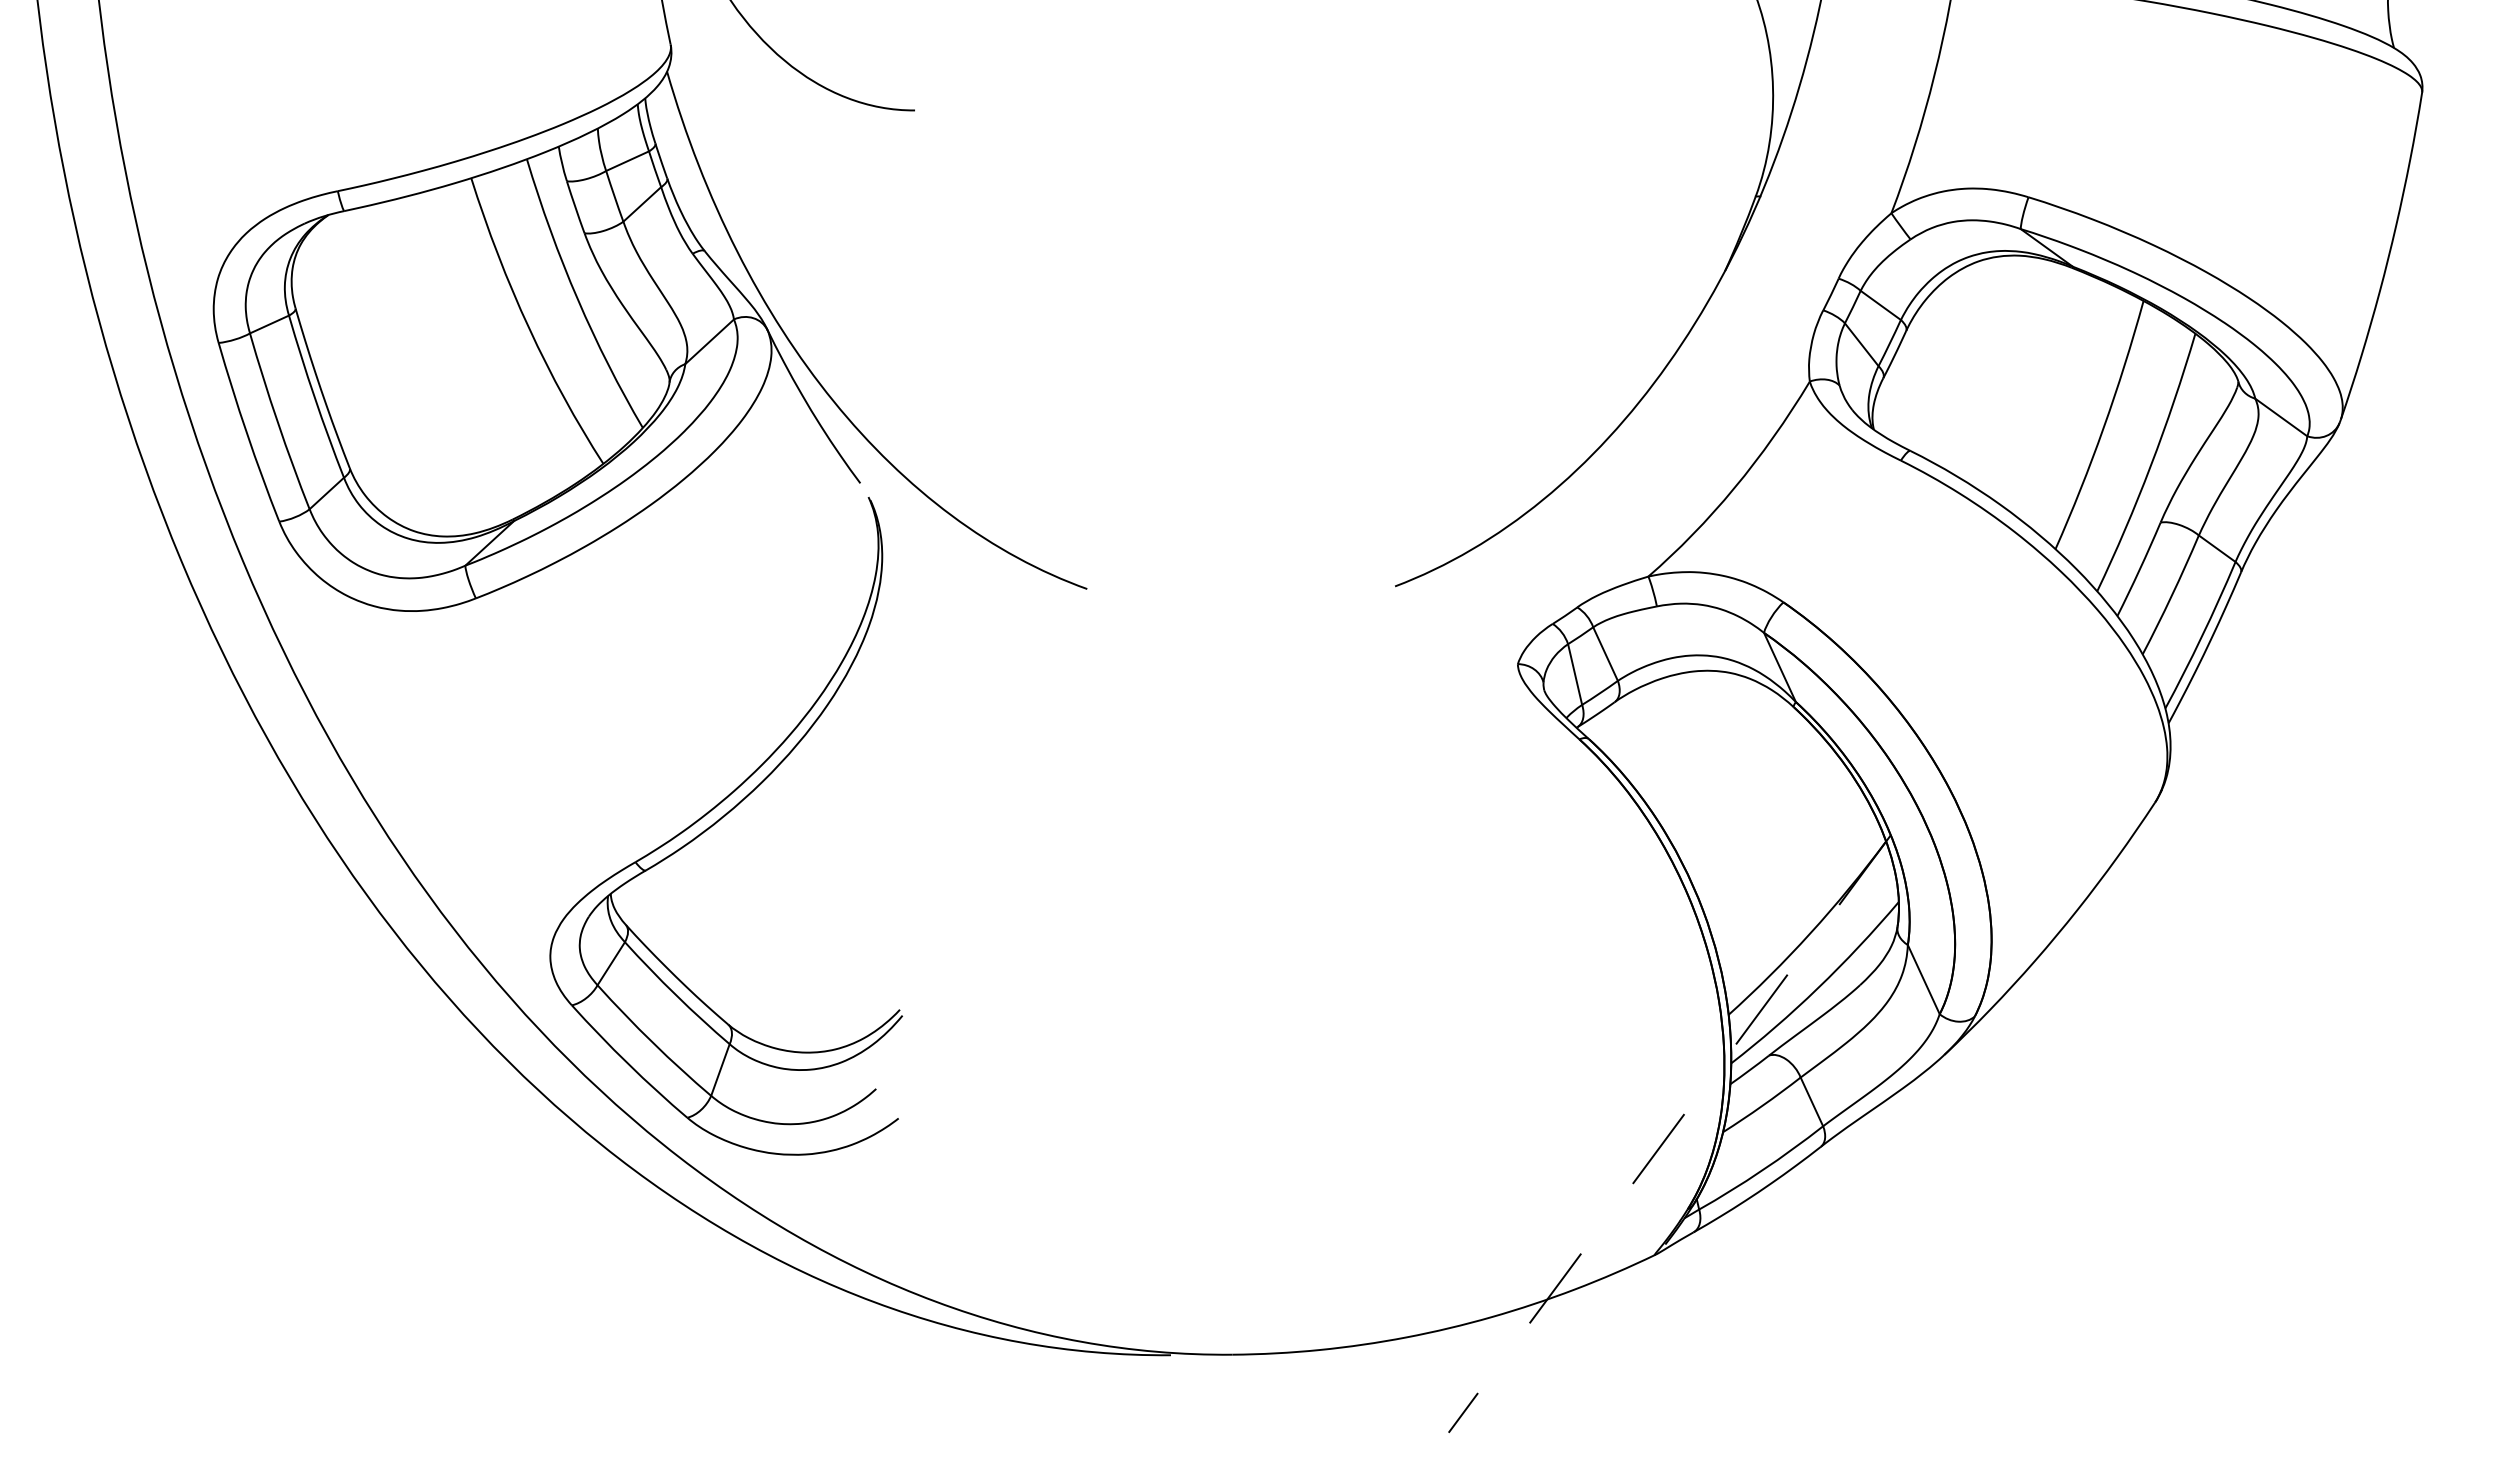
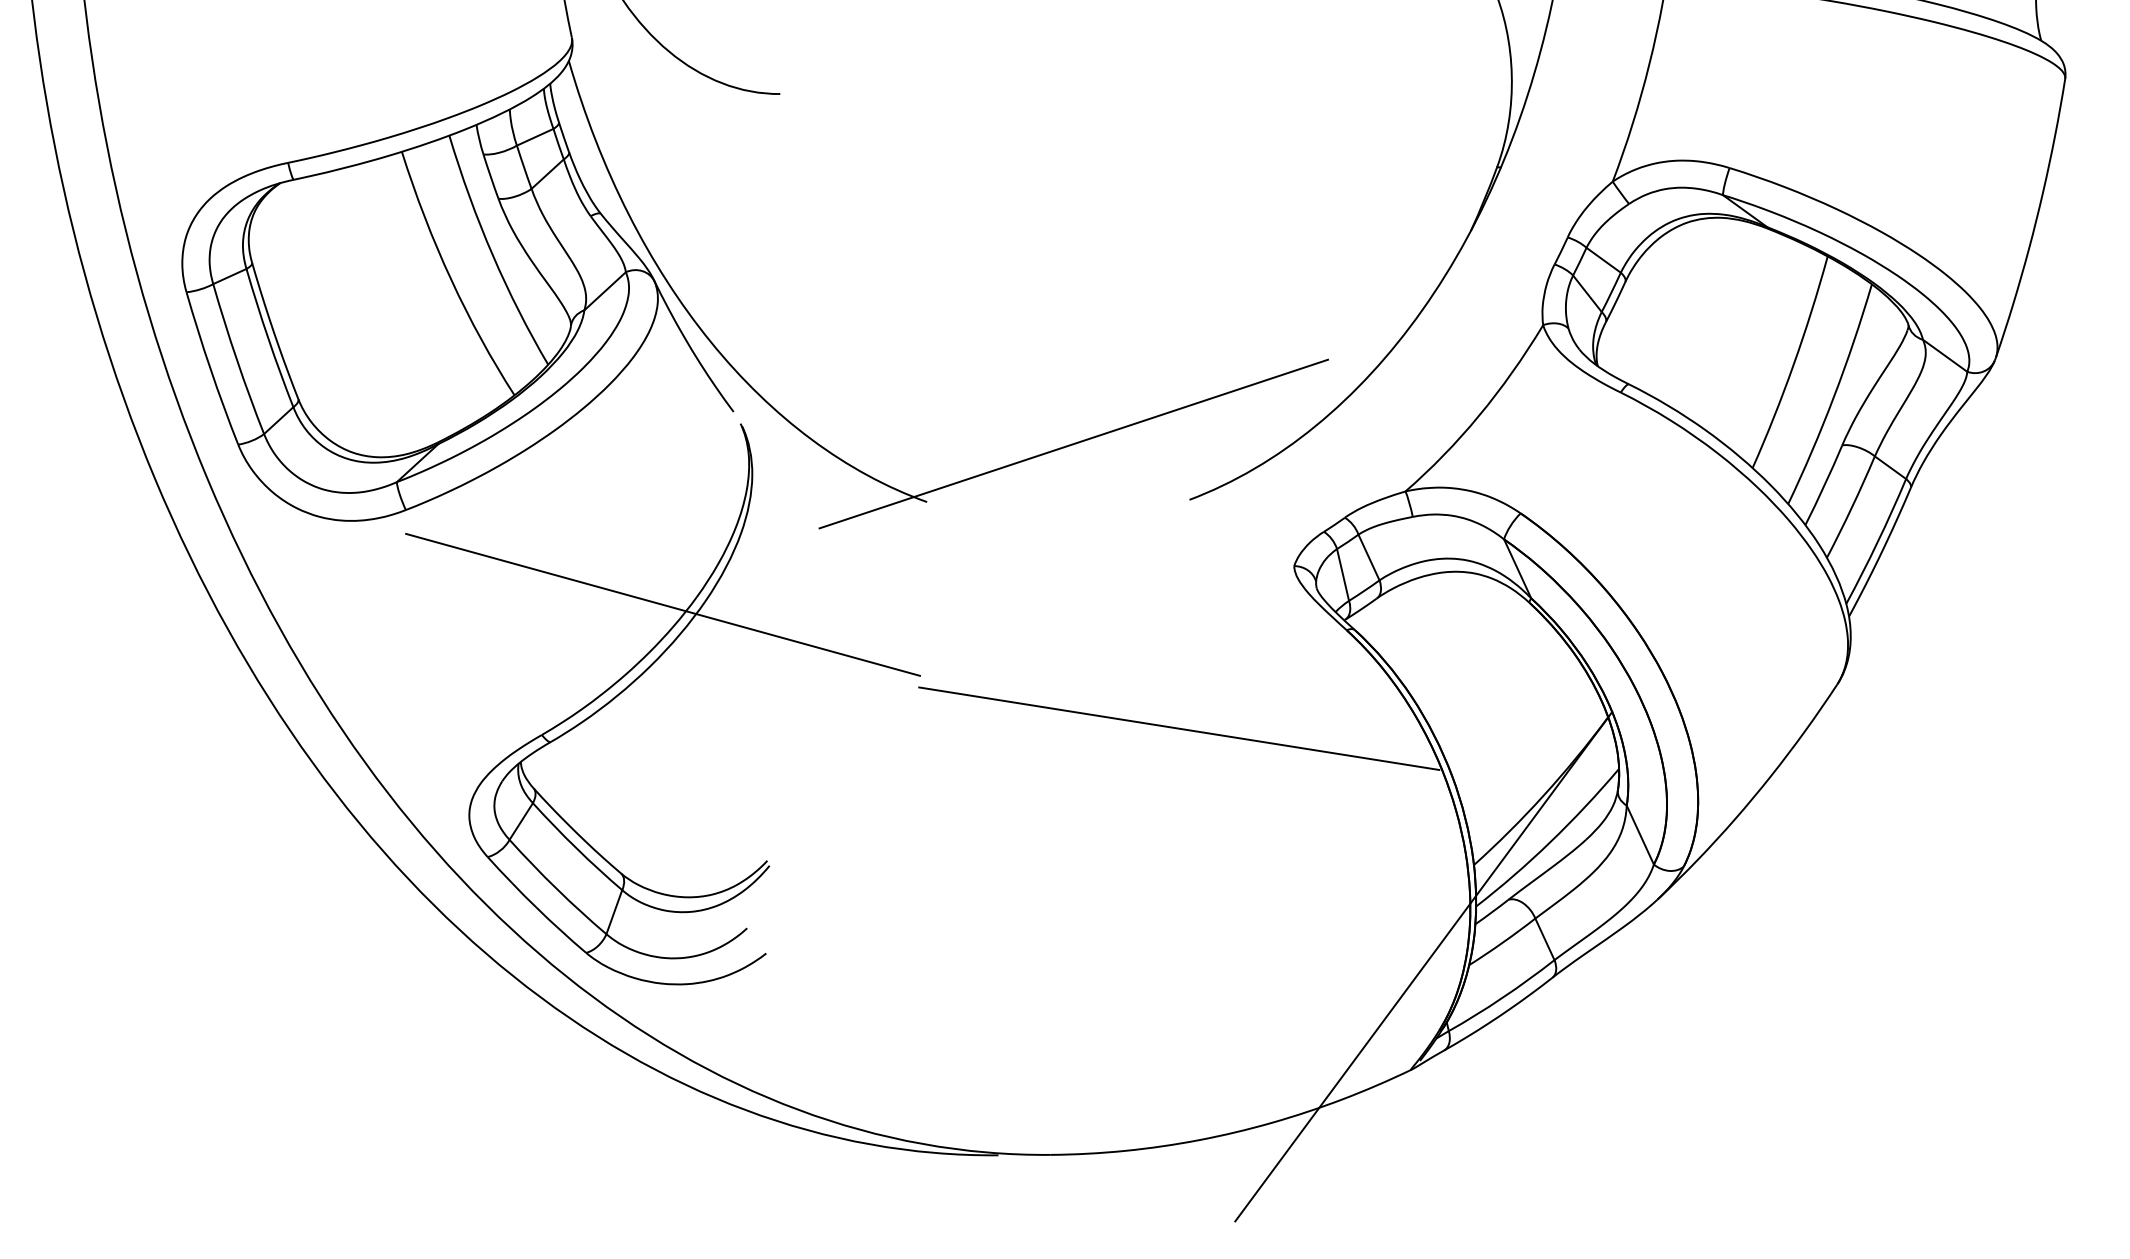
line: (1259, 520) -> (1073, 443), added
line: (777, 709) -> (662, 604), added
line: (1383, 854) -> (1179, 728), added
line: (1669, 1133) -> (1423, 966), dashed -> solid

